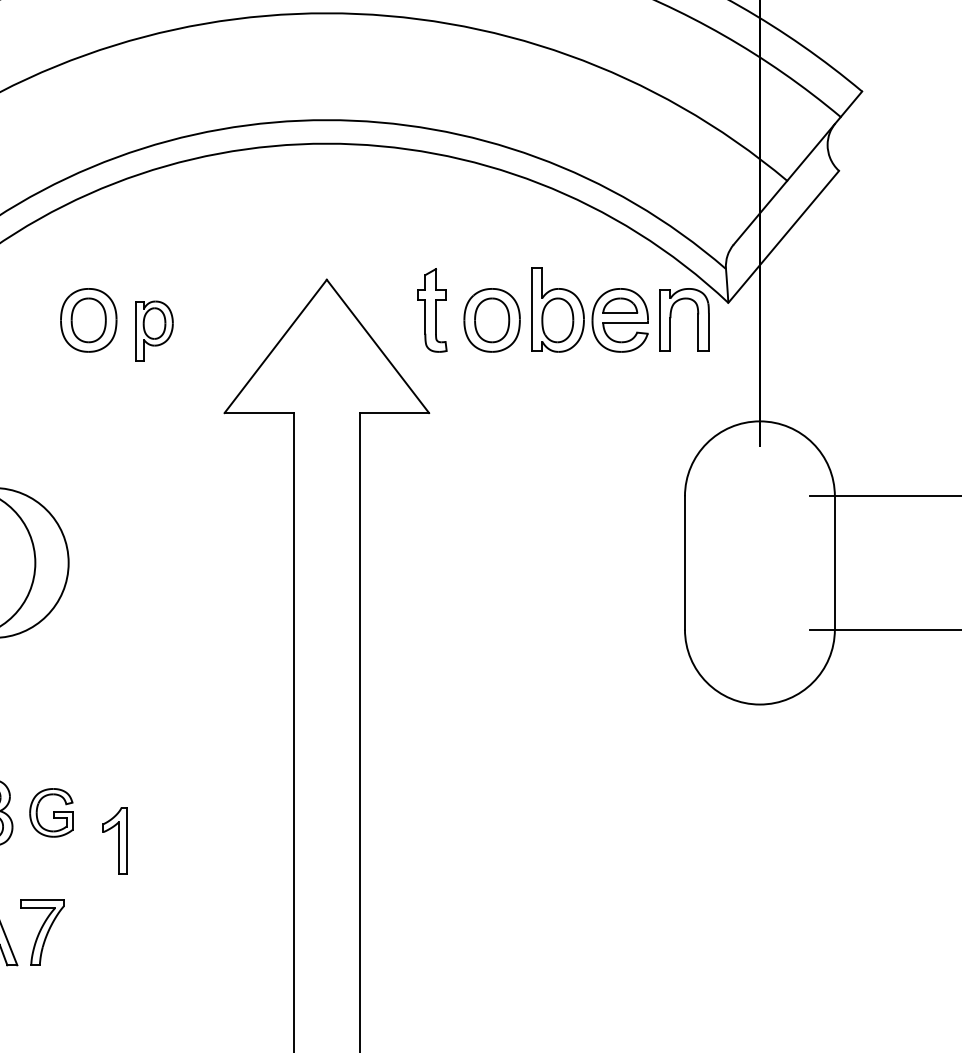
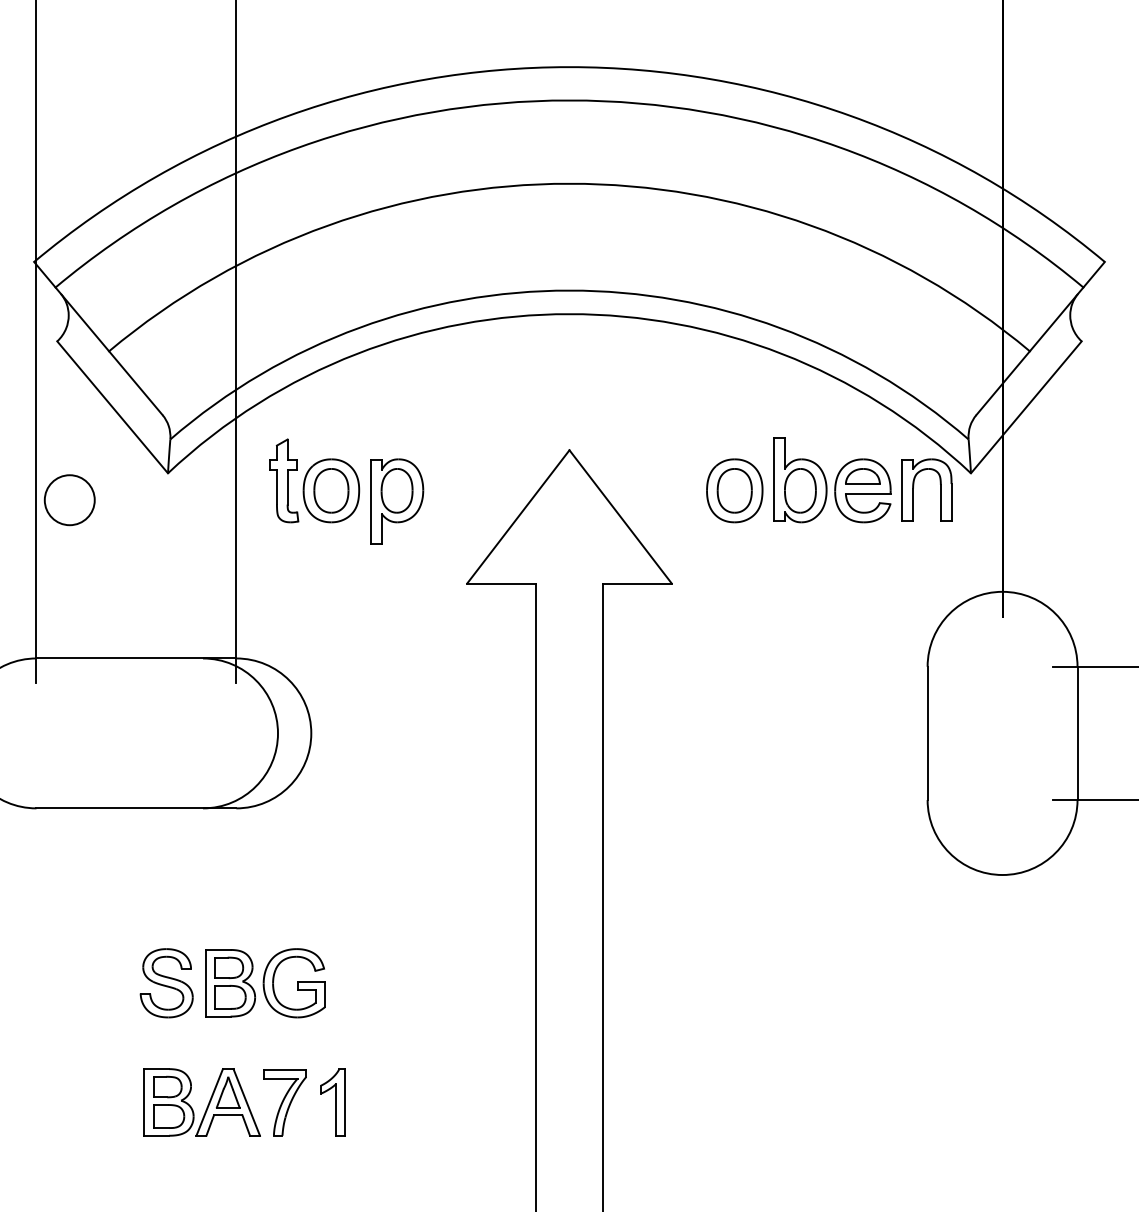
part: (432, 310) -> (284, 480), moved
part: (154, 331) -> (397, 501), size x1.43
part: (50, 813) -> (293, 983), size x1.43
part: (114, 841) -> (332, 1102), moved

